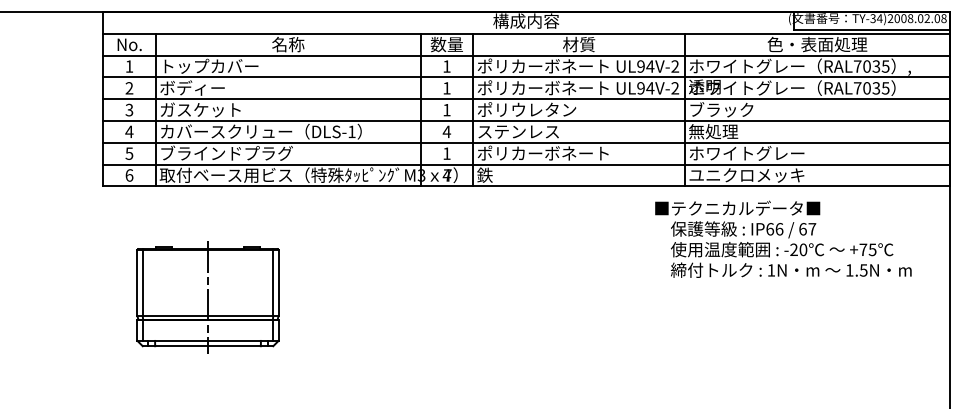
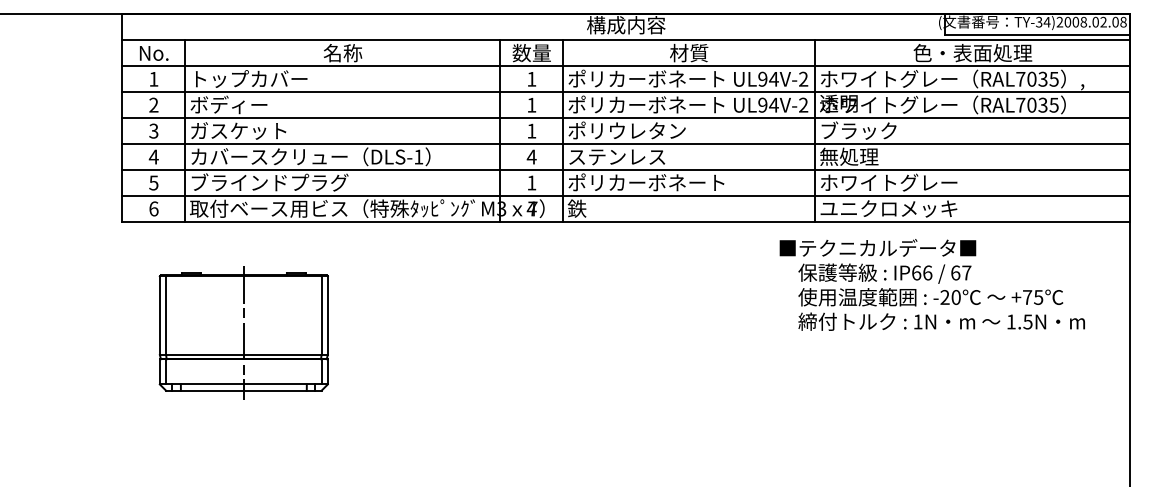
part: (207, 297) -> (243, 332), moved

